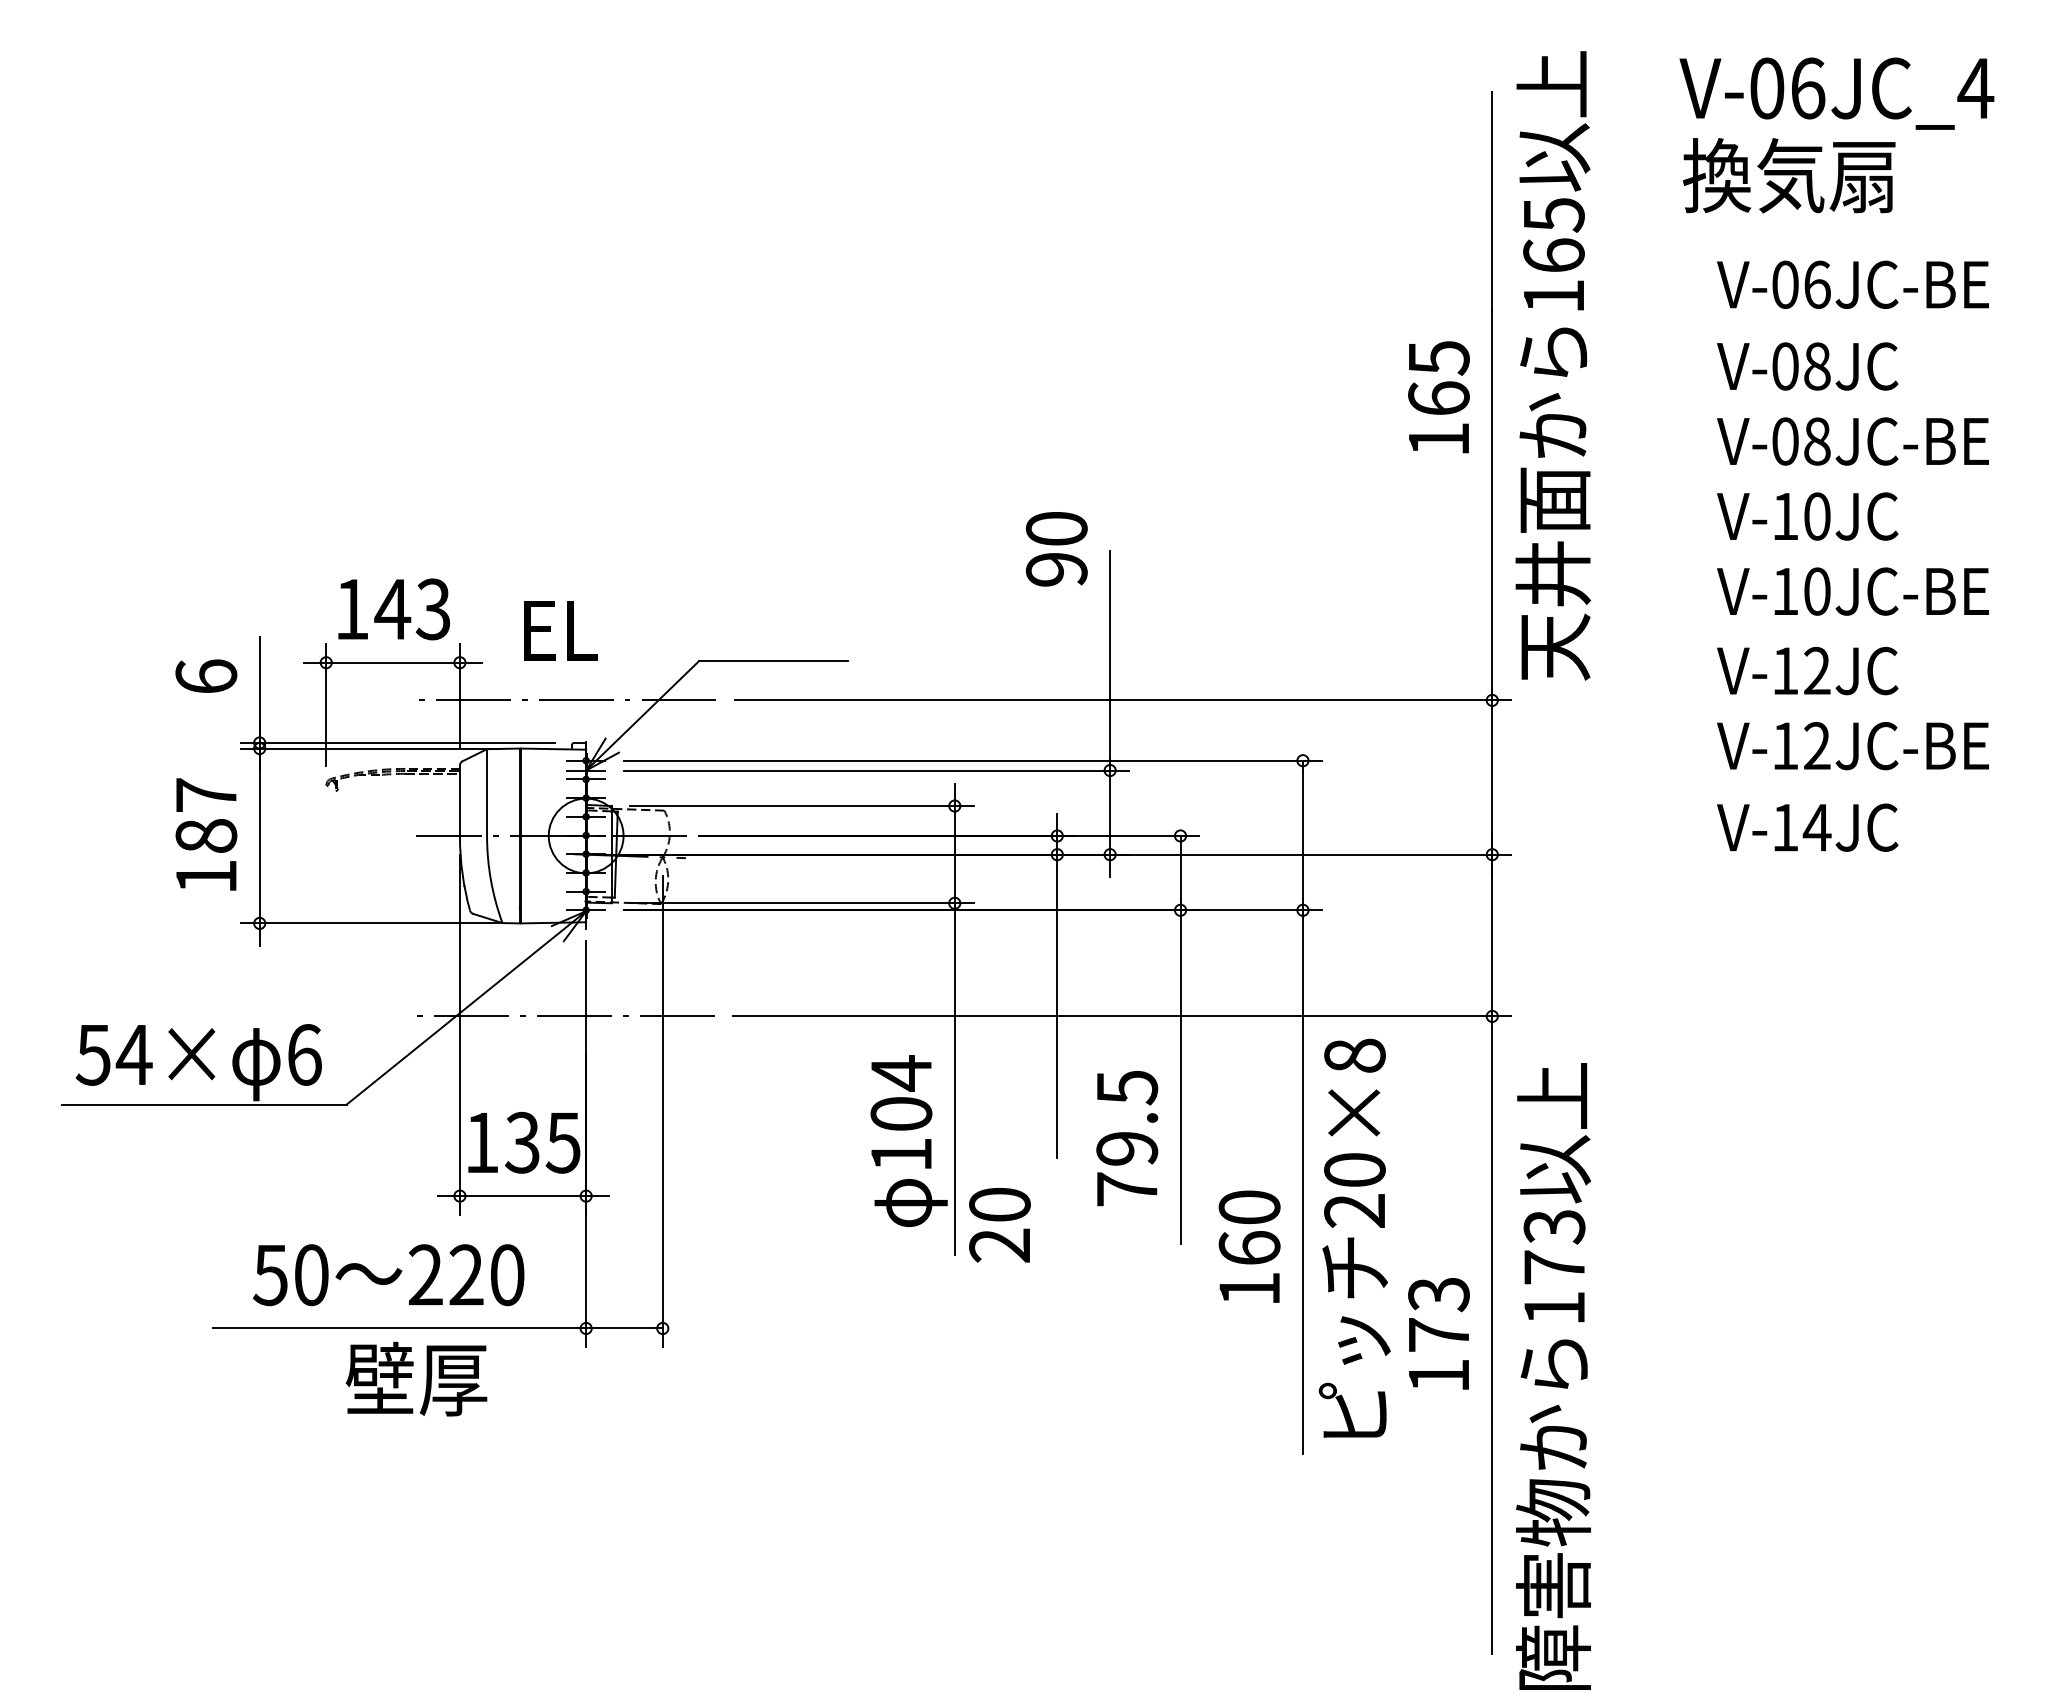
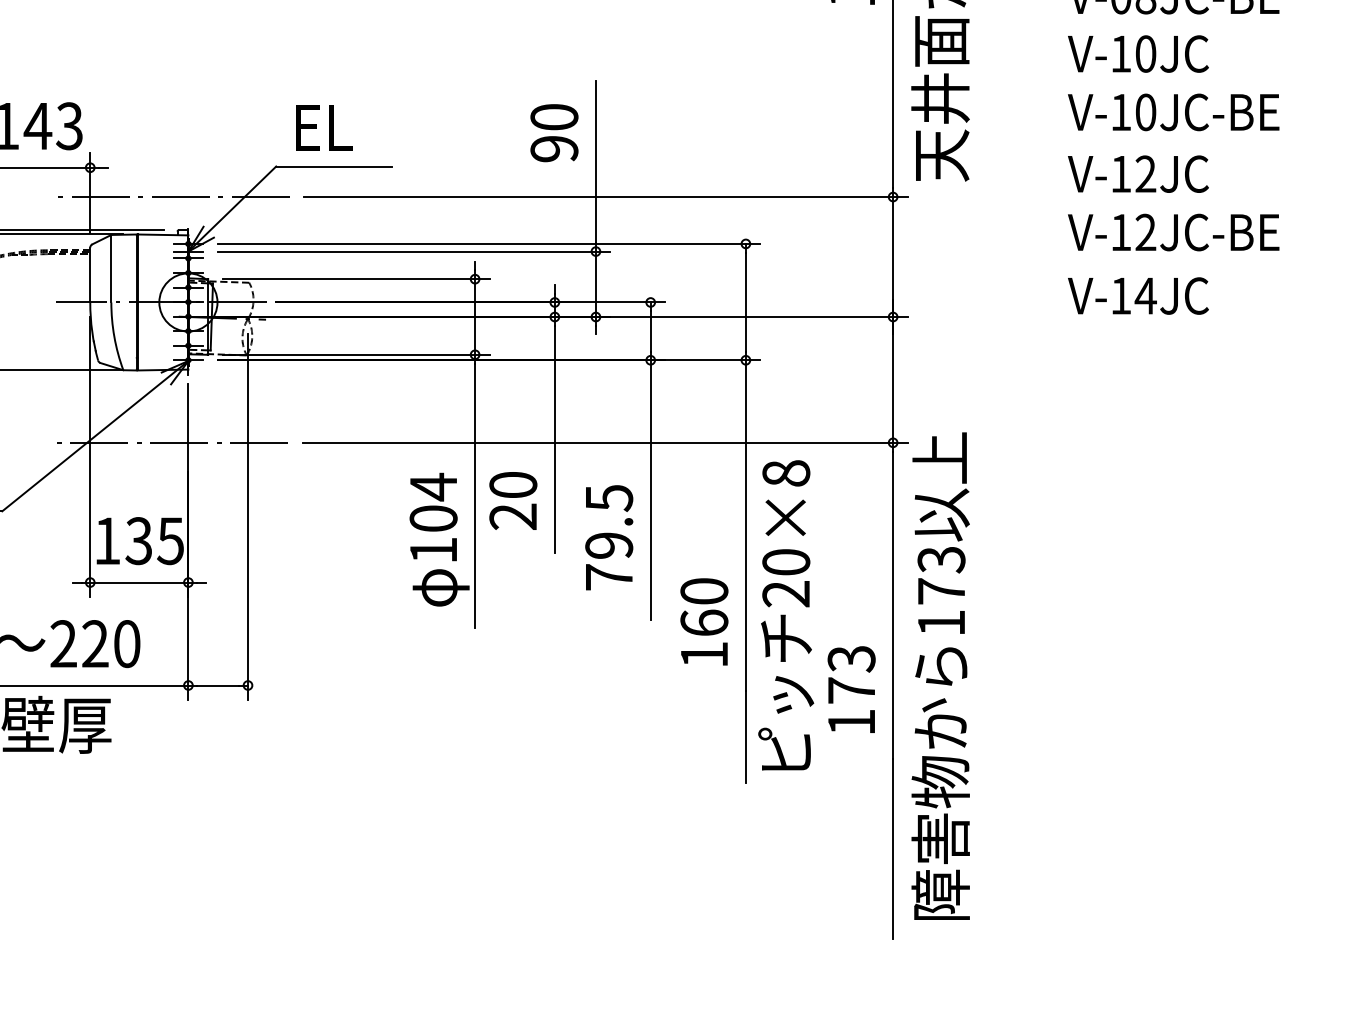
text: (1056, 549) -> (554, 133), moved
text: (560, 630) -> (324, 127), moved
text: (999, 1225) -> (512, 501), moved
text: (1553, 1376) -> (940, 676), moved

